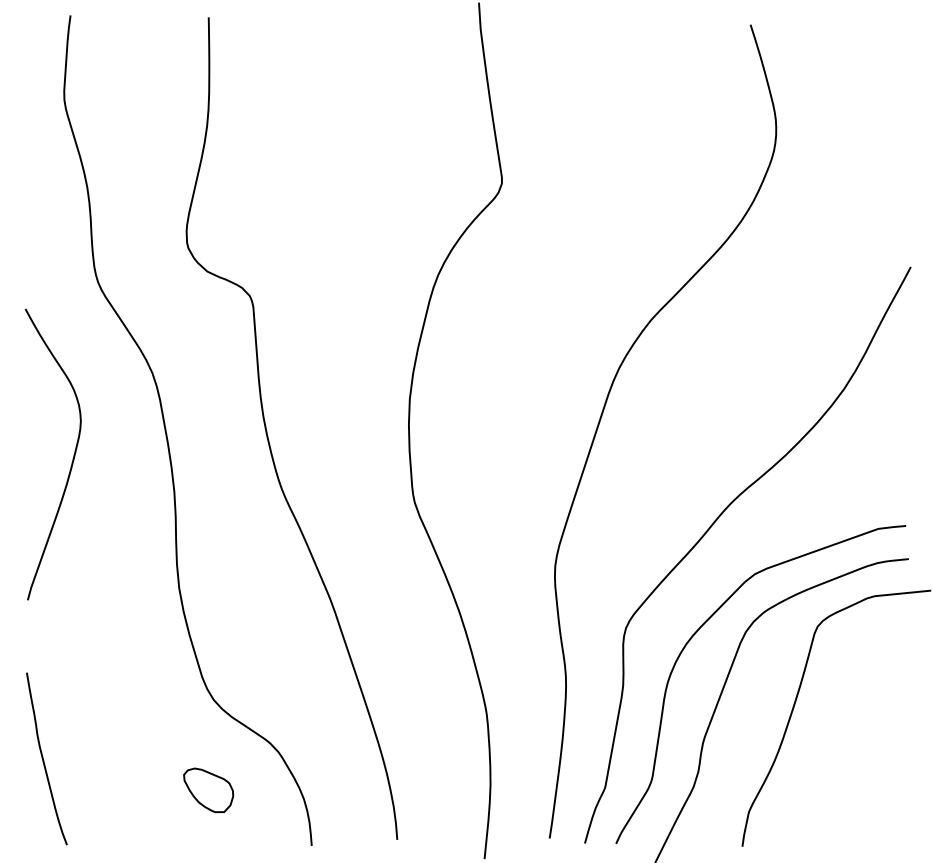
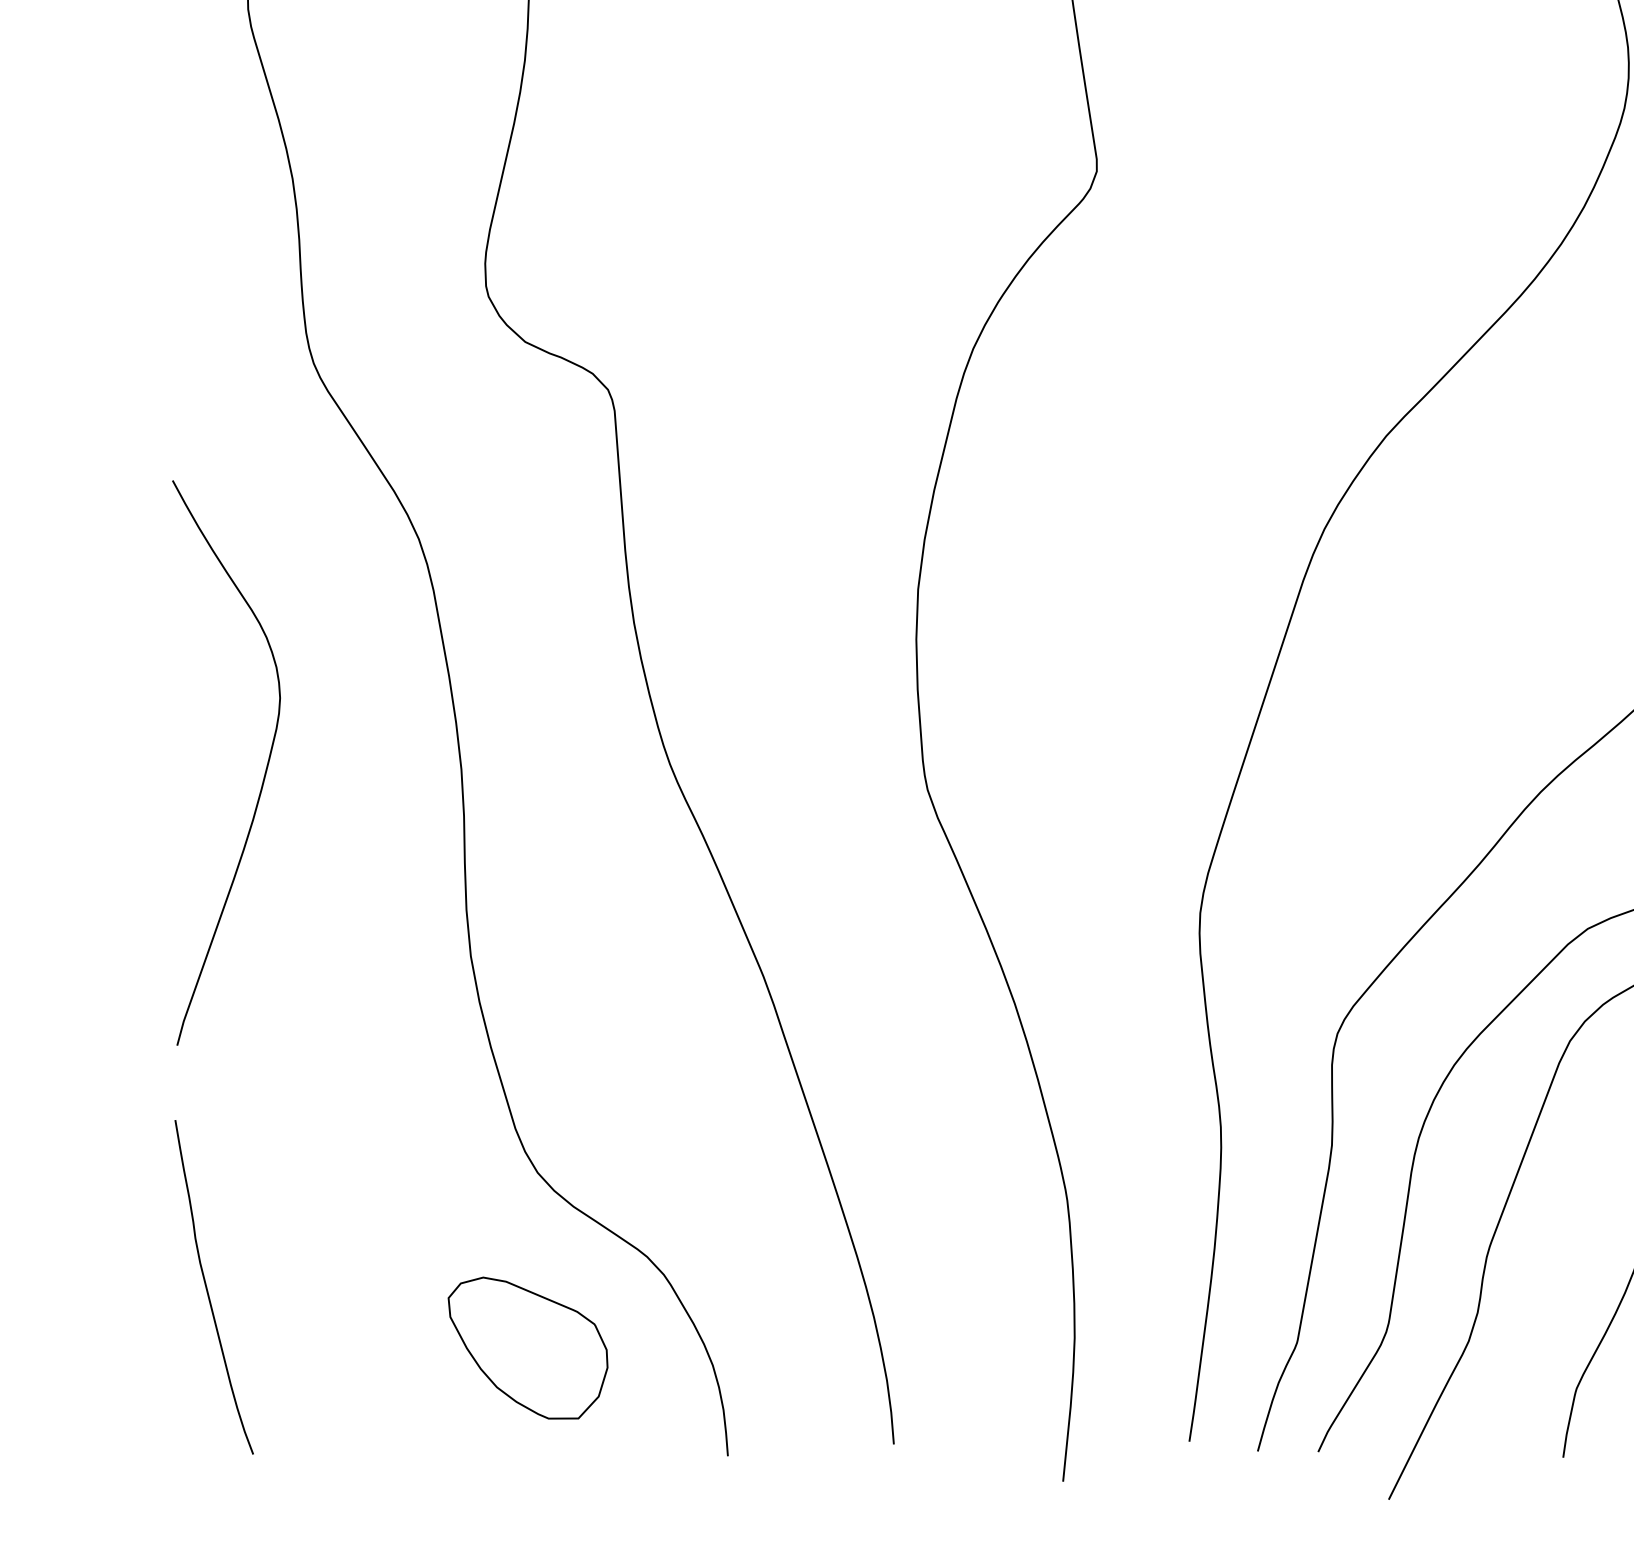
curve: (72, 458) -> (263, 770), moved
part: (208, 790) -> (527, 1348), size x1.67

